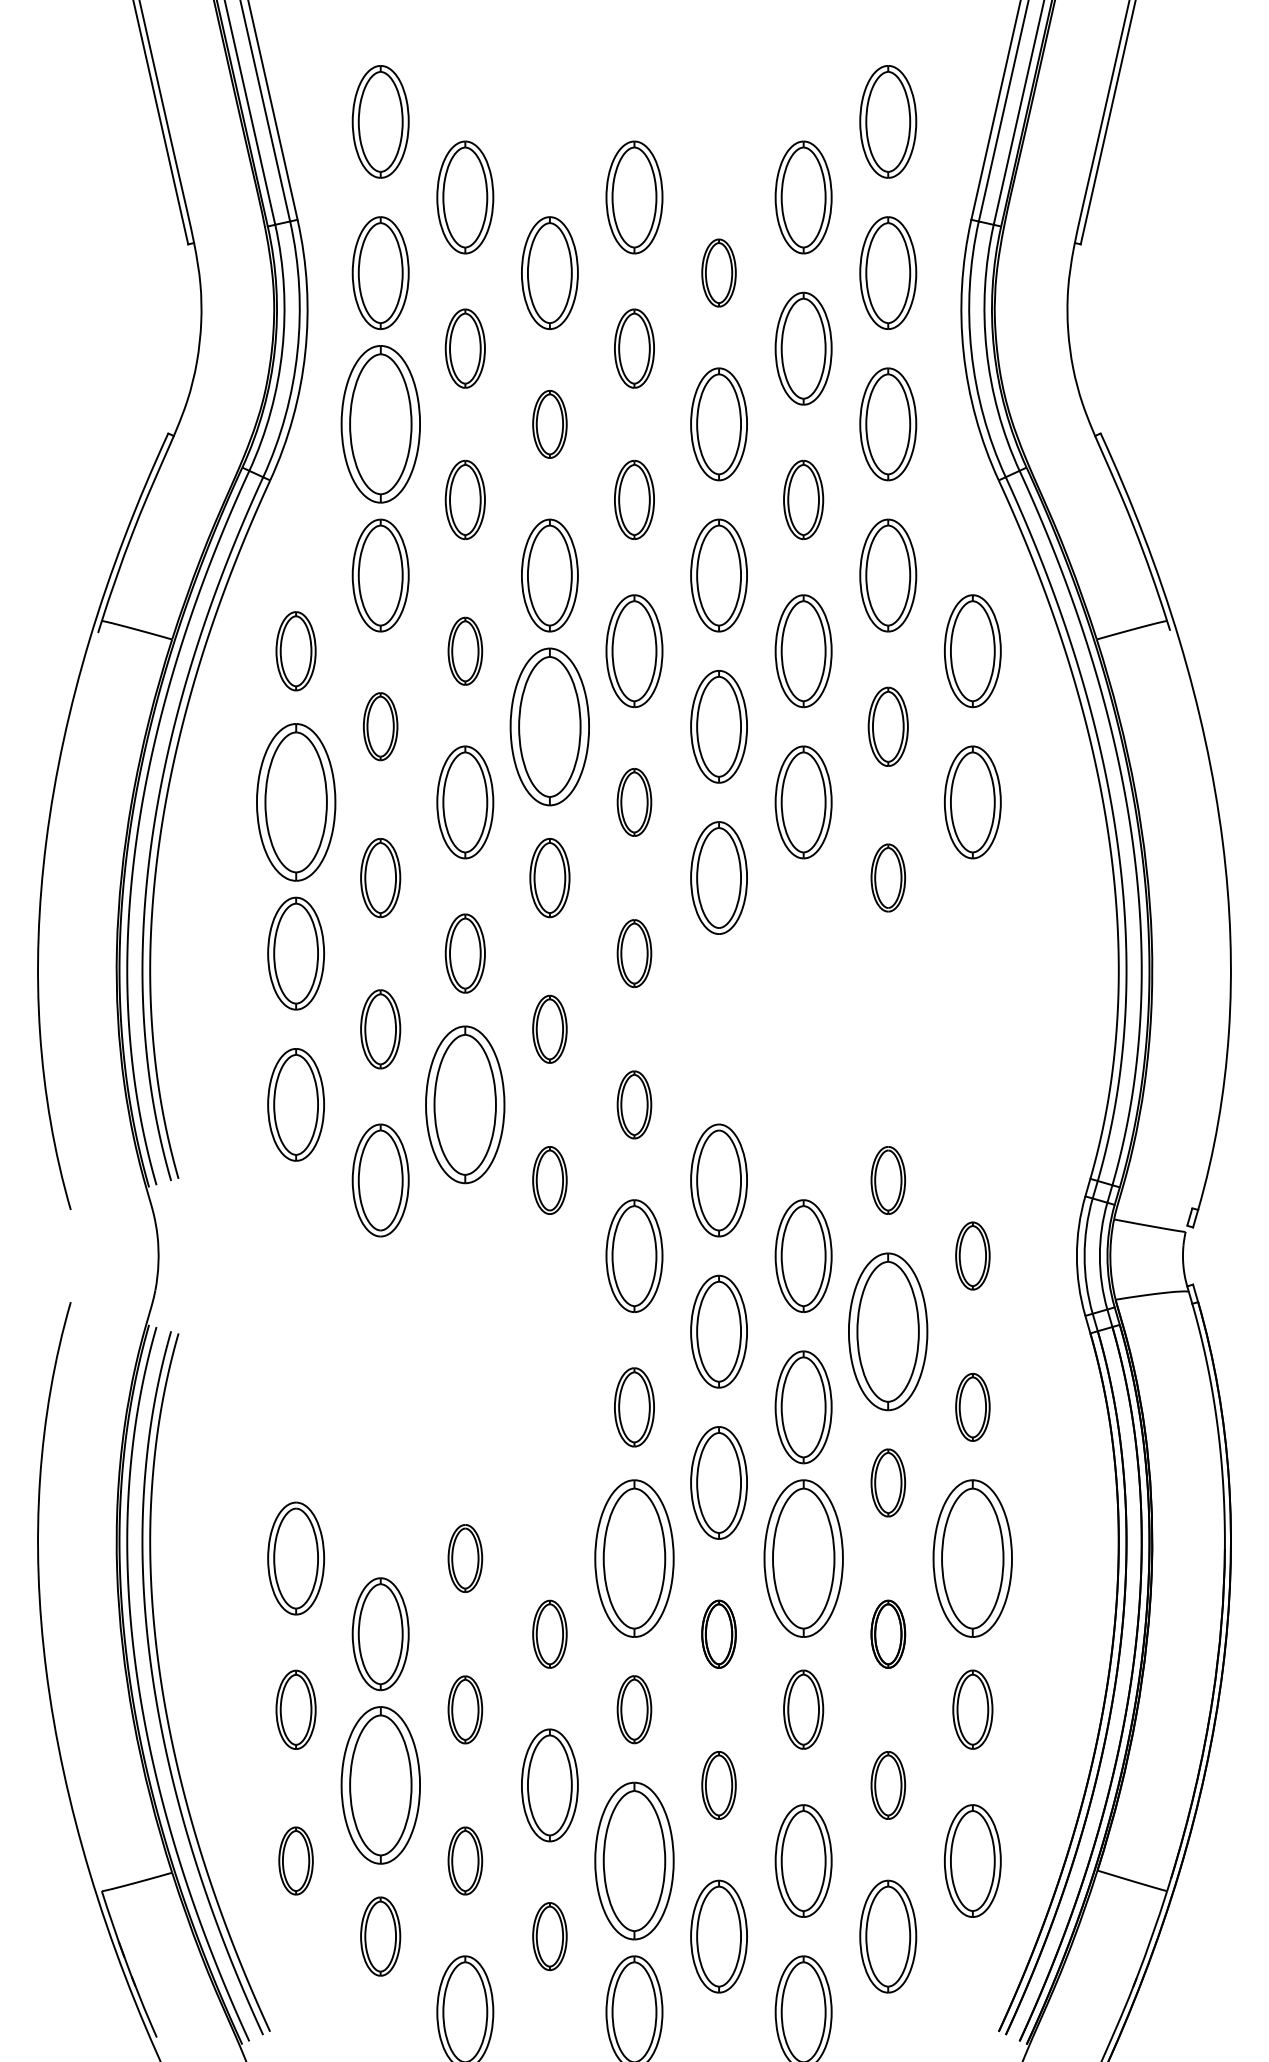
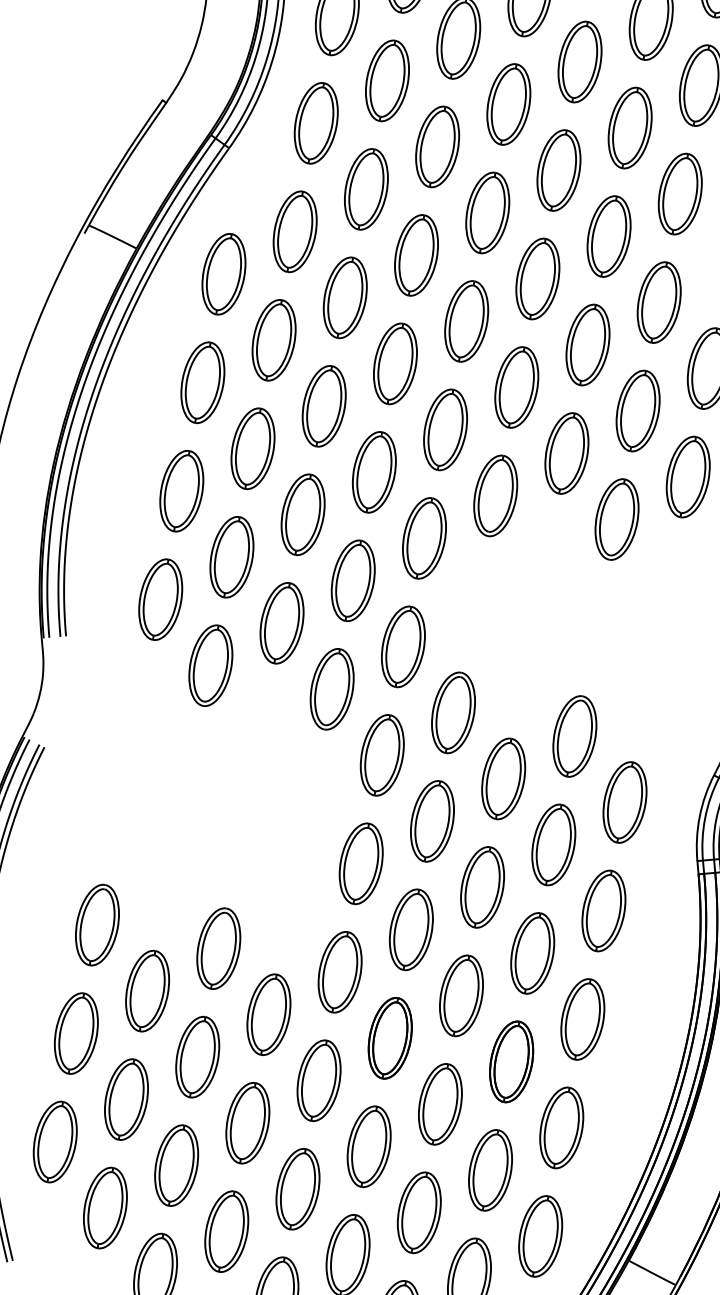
part: (718, 272) -> (579, 61), size x1.67
part: (465, 348) -> (387, 80), size x1.43
part: (634, 348) -> (508, 104), size x1.43
part: (380, 424) -> (316, 123), size x0.71
part: (549, 424) -> (437, 146), size x1.67
part: (465, 499) -> (366, 189), size x1.43
part: (634, 499) -> (487, 212), size x1.43
part: (803, 499) -> (609, 236), size x1.43
part: (295, 651) -> (223, 274), size x1.43
part: (465, 651) -> (345, 298), size x1.67
part: (380, 726) -> (273, 340), size x1.67
part: (549, 726) -> (395, 363), size x0.71
part: (888, 726) -> (638, 410), size x1.43
part: (295, 802) -> (202, 382), size x0.71
part: (634, 802) -> (445, 429), size x1.67
part: (380, 877) -> (252, 448), size x1.43
part: (549, 877) -> (374, 471), size x1.43
part: (888, 877) -> (617, 519), size x1.67
part: (465, 953) -> (303, 514), size x1.43
part: (634, 953) -> (424, 538), size x1.67
part: (380, 1029) -> (231, 557), size x1.43
part: (549, 1029) -> (352, 580), size x1.67
part: (465, 1104) -> (282, 623), size x0.71
part: (634, 1104) -> (403, 646), size x1.67
part: (549, 1180) -> (331, 689), size x1.67
part: (888, 1180) -> (575, 736), size x1.67
part: (972, 1255) -> (624, 802), size x1.67
part: (888, 1331) -> (554, 844), size x0.71
part: (634, 1407) -> (361, 863), size x1.43
part: (972, 1407) -> (603, 911), size x1.67
part: (888, 1482) -> (532, 953), size x1.67
part: (465, 1558) -> (218, 948), size x1.67
part: (634, 1558) -> (340, 972), size x0.71
part: (803, 1558) -> (461, 995), size x0.71
part: (972, 1558) -> (582, 1019), size x0.71
part: (549, 1634) -> (268, 1014), size x1.67
part: (718, 1634) -> (389, 1038), size x1.67
part: (888, 1634) -> (511, 1062), size x1.67
part: (295, 1709) -> (75, 1033), size x1.43
part: (465, 1709) -> (197, 1056), size x1.67
part: (634, 1709) -> (319, 1080), size x1.67
part: (803, 1709) -> (440, 1104), size x1.43
part: (972, 1709) -> (561, 1127), size x1.43
part: (380, 1785) -> (126, 1099), size x0.71
part: (718, 1785) -> (368, 1146), size x1.67
part: (888, 1785) -> (490, 1170), size x1.67
part: (295, 1860) -> (54, 1141), size x1.67
part: (465, 1860) -> (176, 1165), size x1.67
part: (634, 1860) -> (298, 1188), size x0.71
part: (380, 1936) -> (105, 1207), size x1.43
part: (549, 1936) -> (226, 1231), size x1.67

